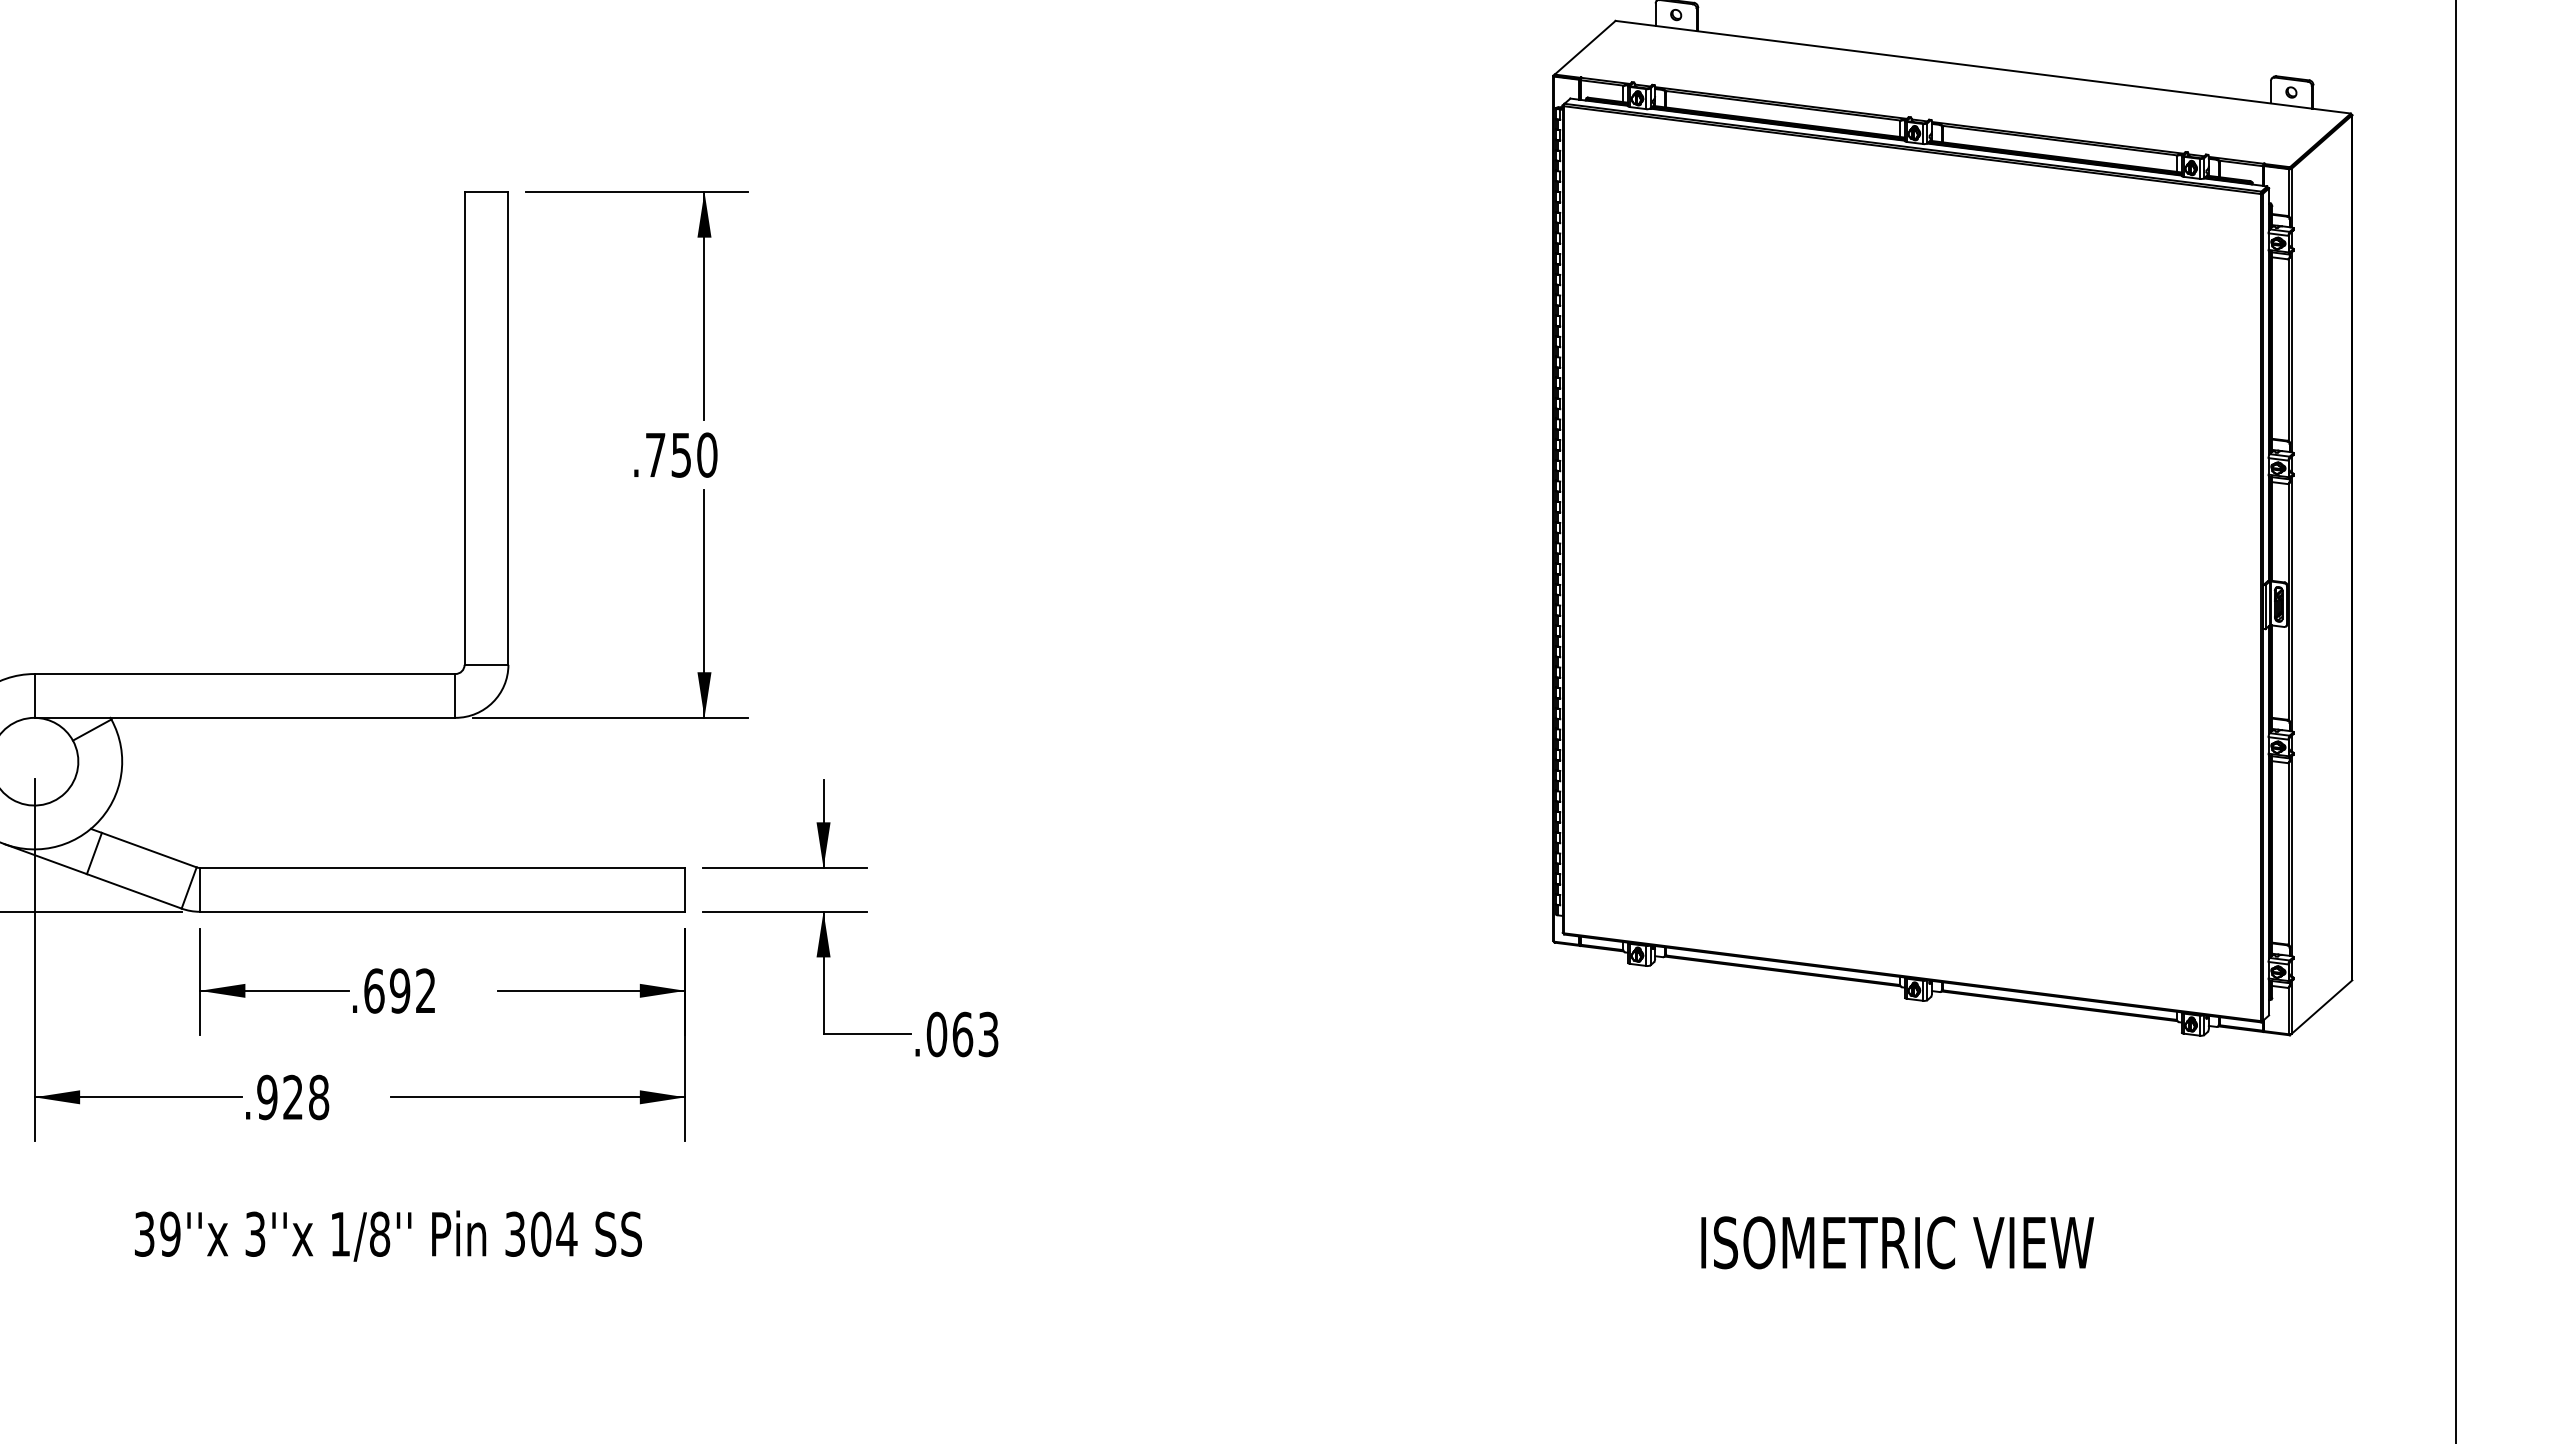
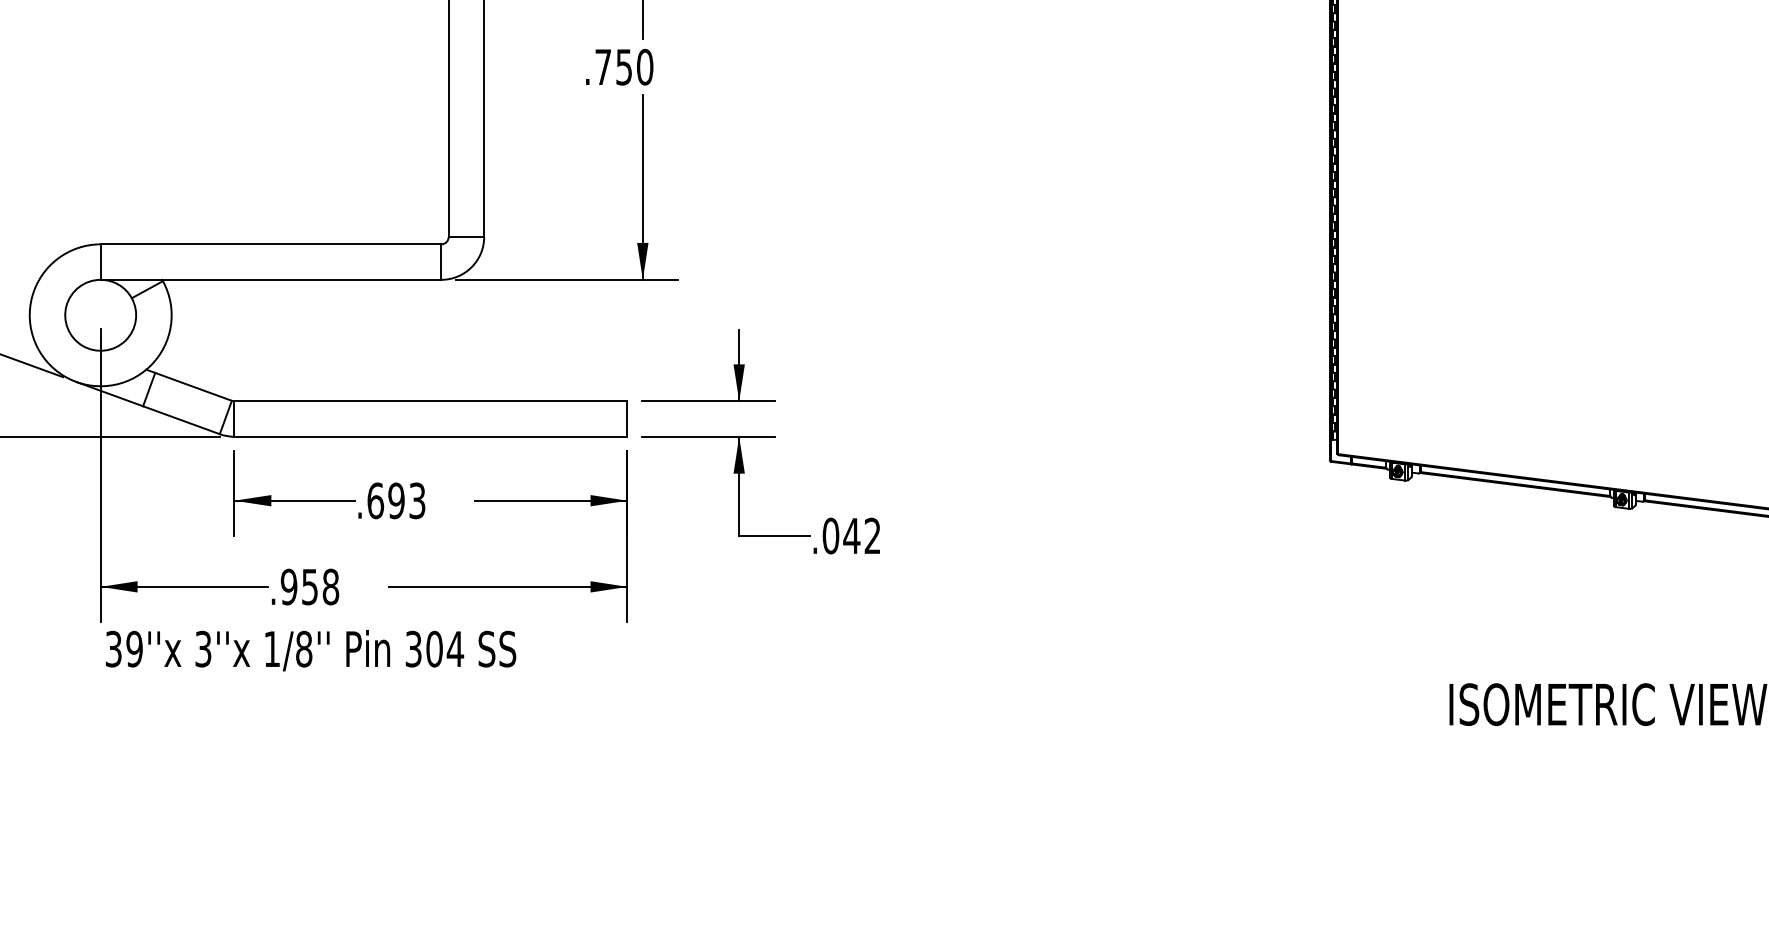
text: (425, 990) -> (417, 500), .692 -> .693
text: (975, 1034) -> (862, 536), .063 -> .042
text: (292, 1097) -> (309, 587), .928 -> .958
text: (388, 1235) -> (311, 650), moved

